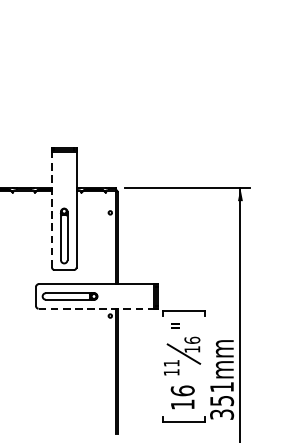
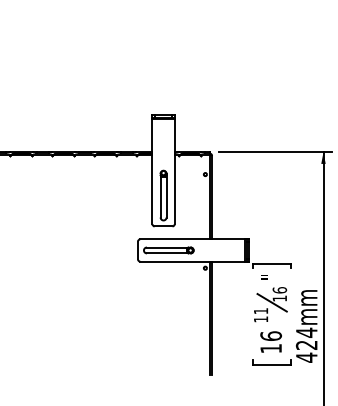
line: (52, 209) -> (152, 171), dashed -> solid
line: (96, 308) -> (192, 261), dashed -> solid
text: (221, 400) -> (306, 344), 351mm -> 424mm

